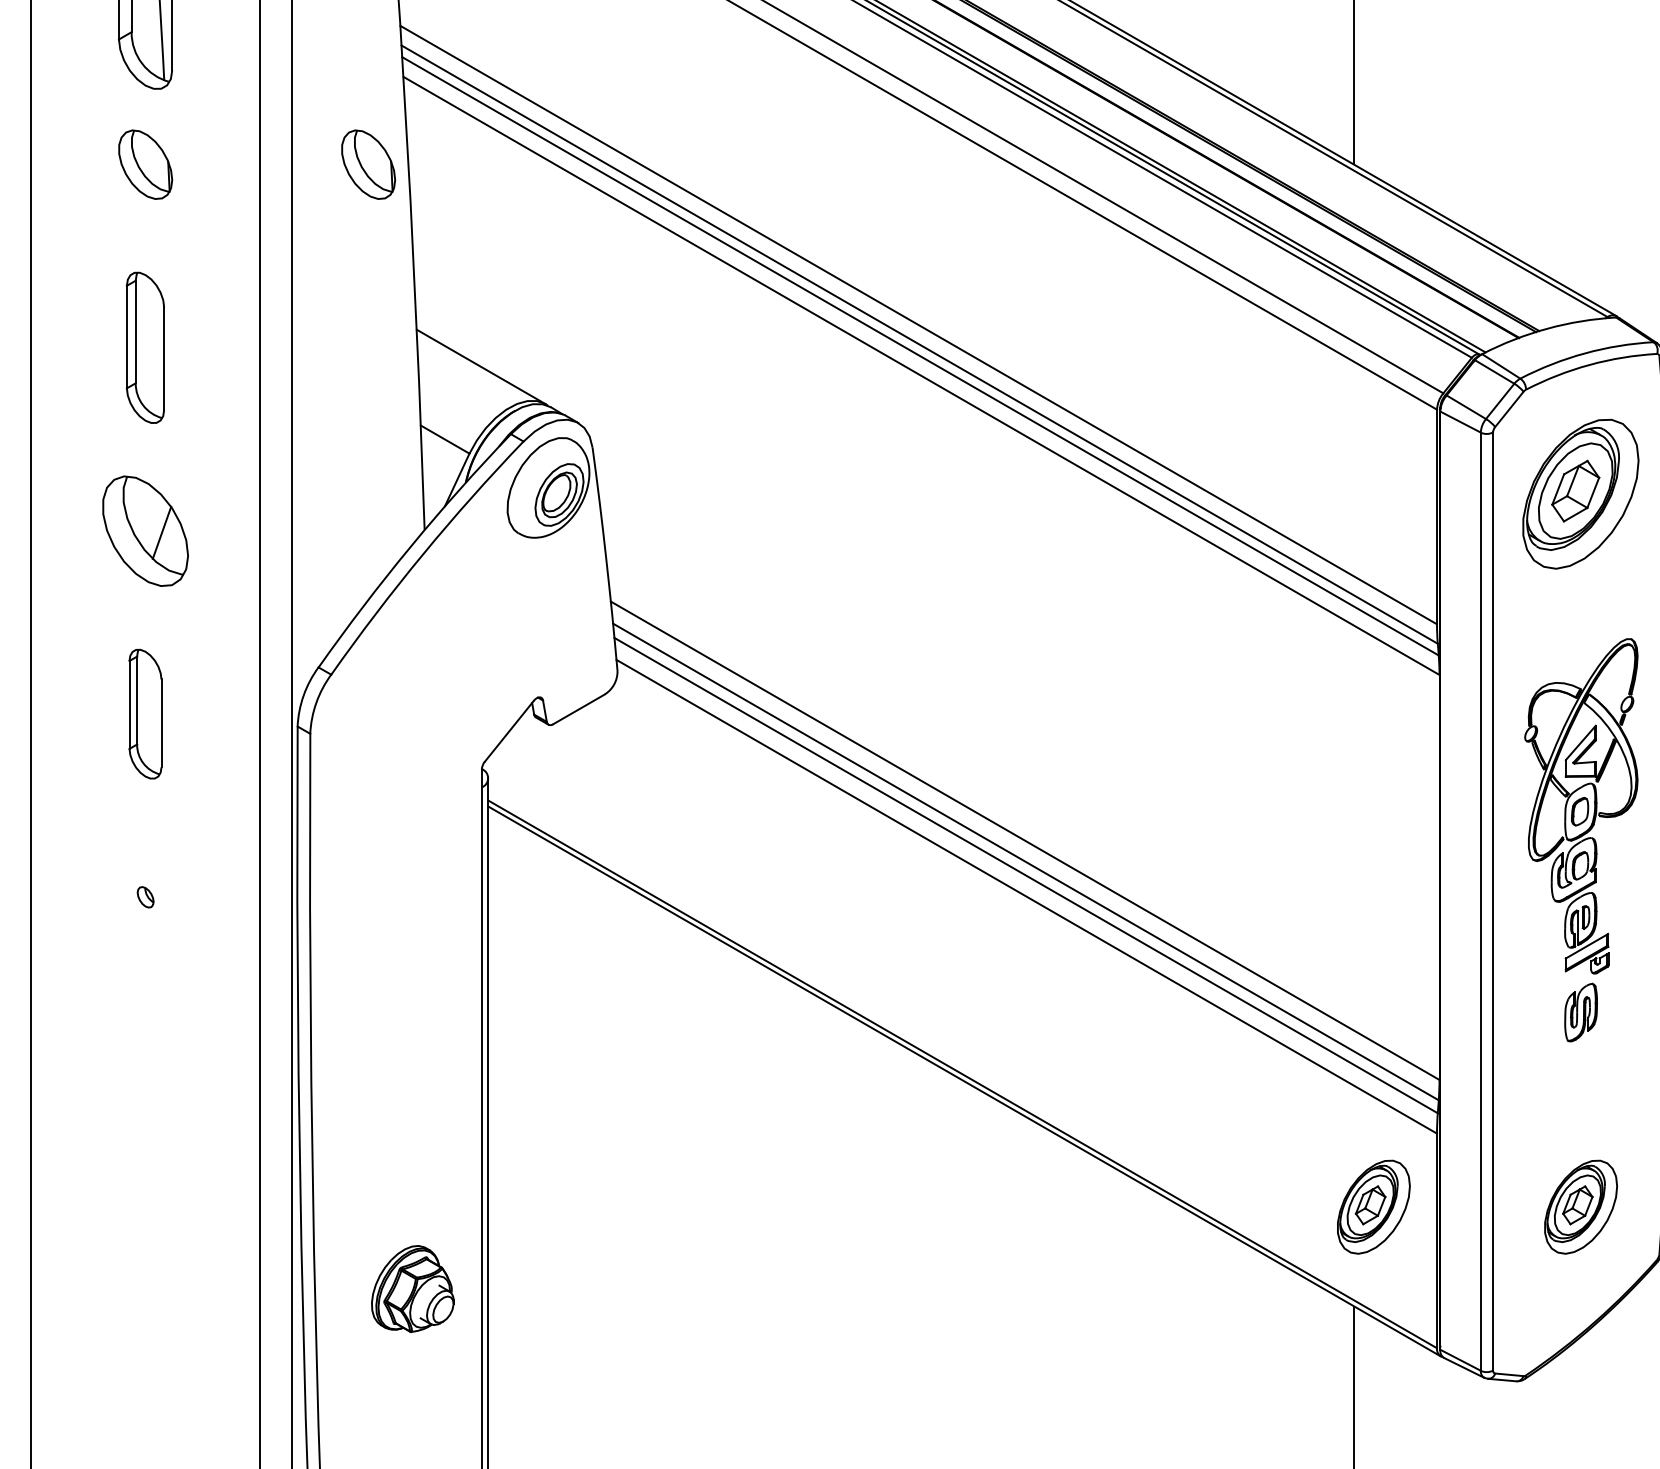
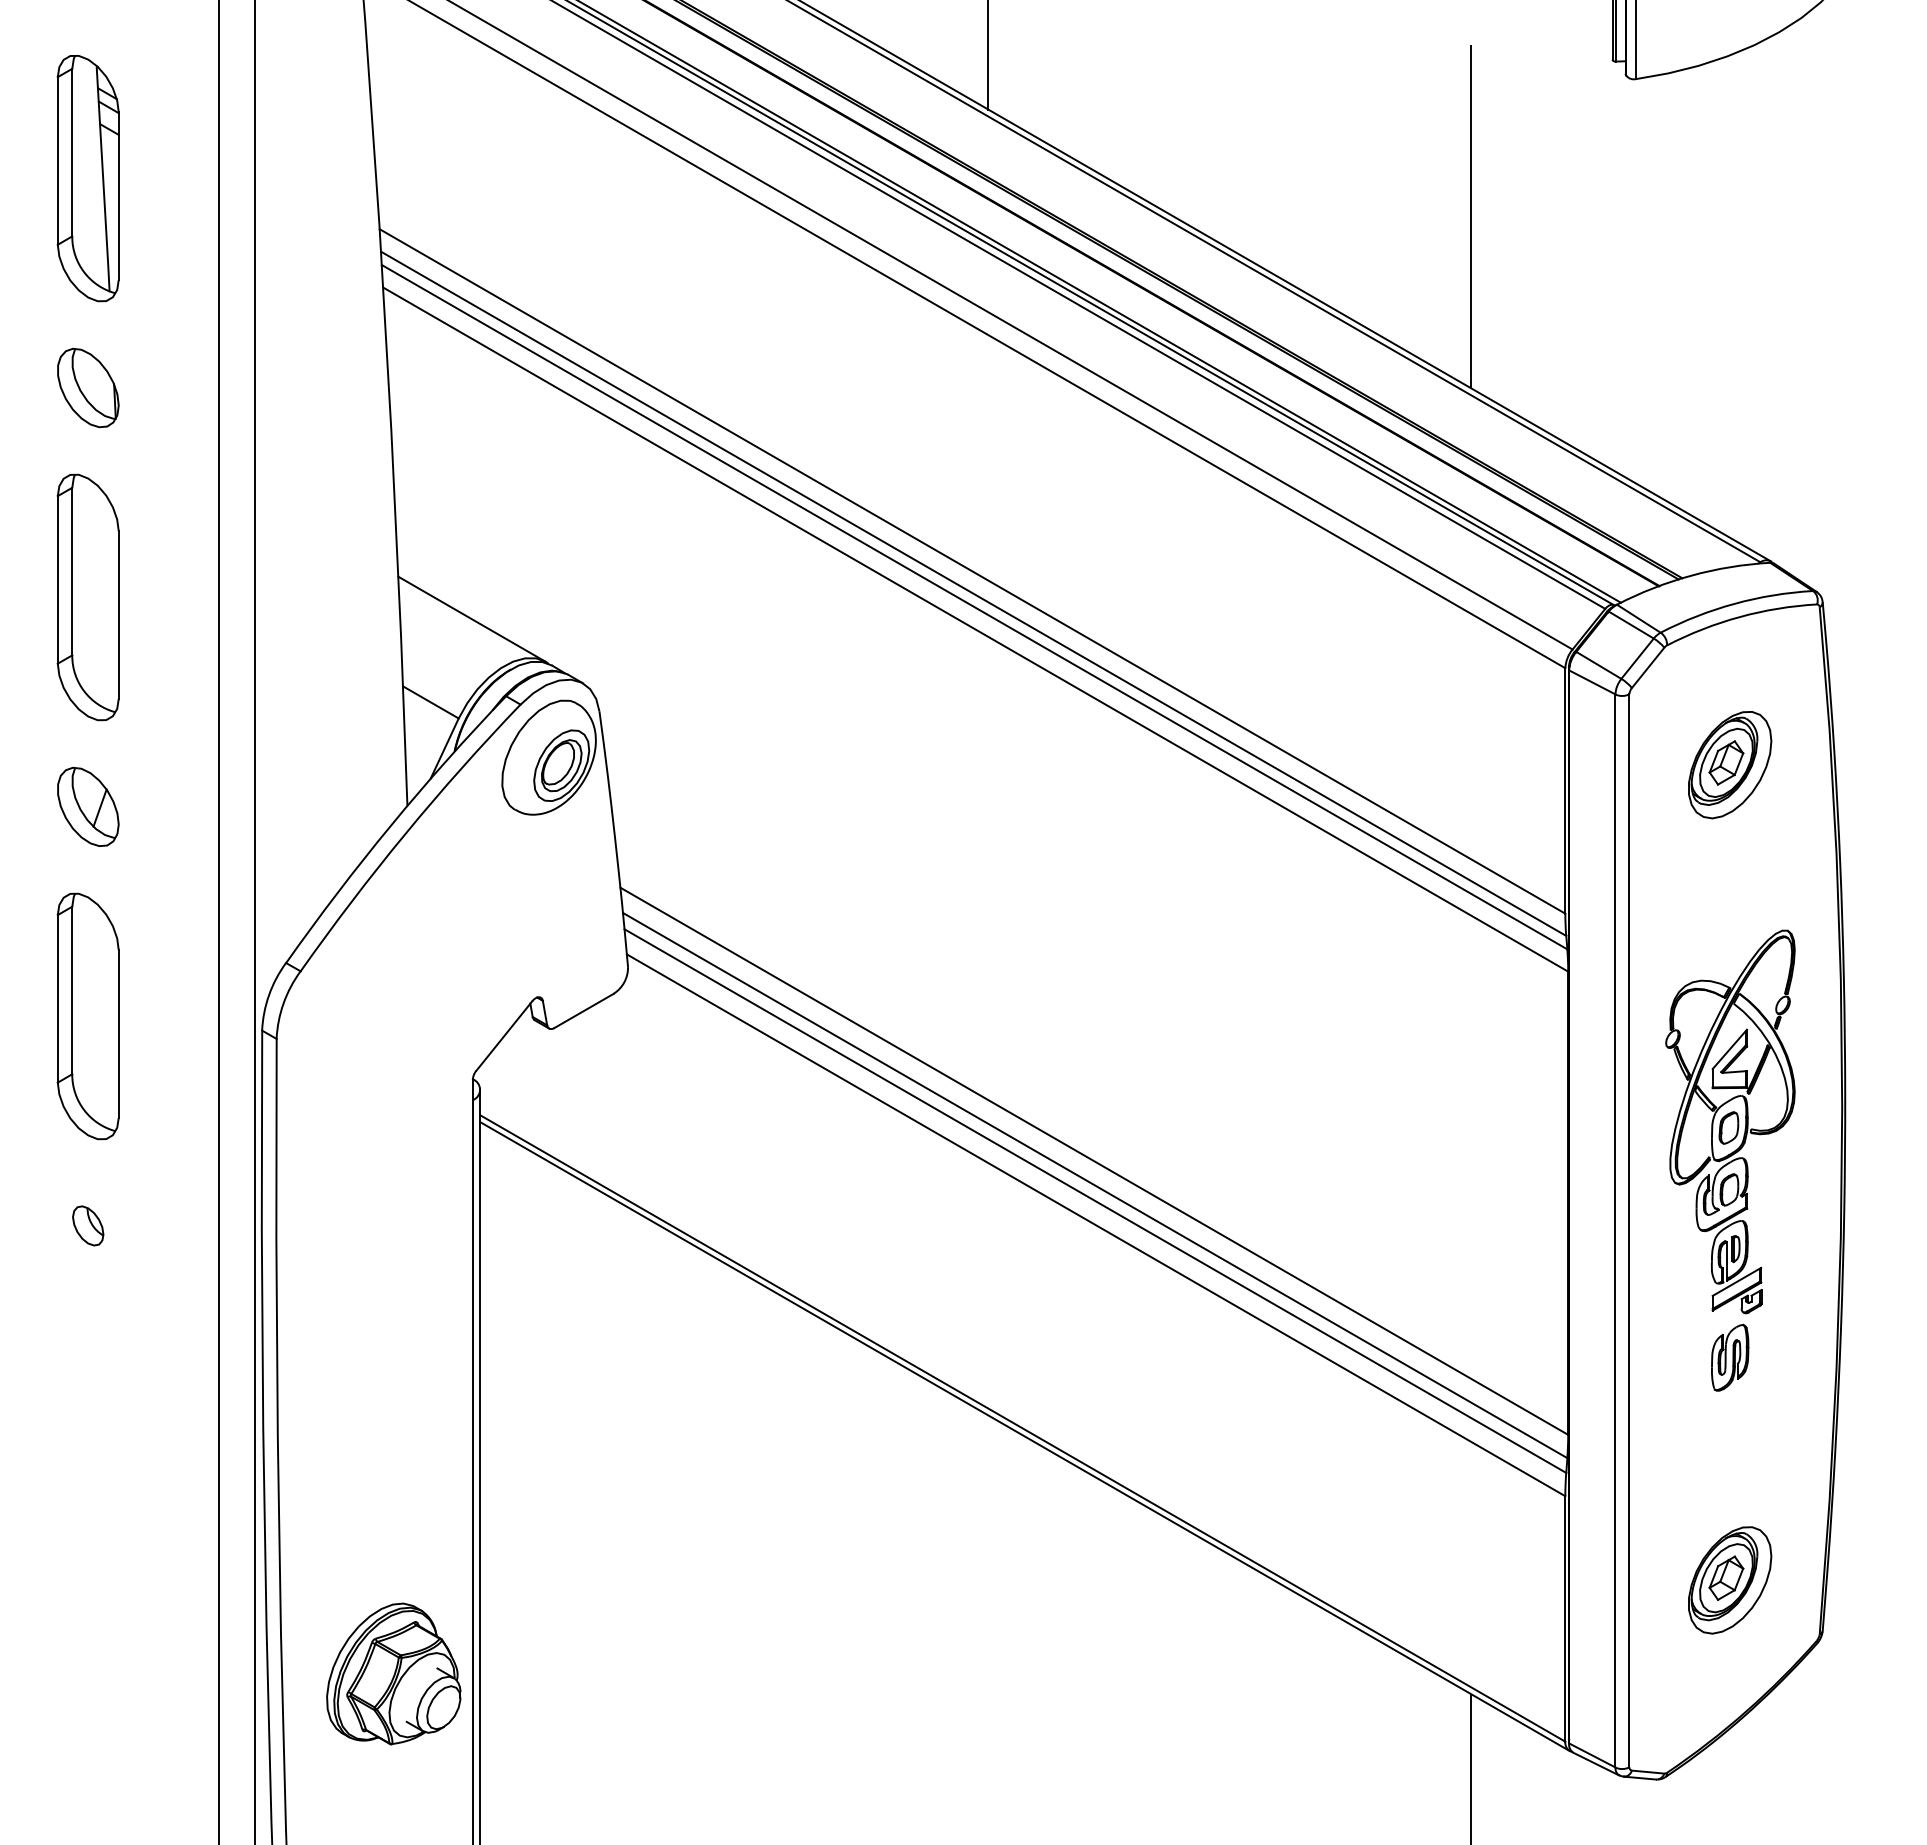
part: (368, 164) -> (343, 387), removed
part: (144, 347) -> (87, 597), size x1.43
part: (1581, 494) -> (1730, 765), size x0.62
part: (145, 530) -> (88, 806), size x0.62
part: (144, 714) -> (87, 1016), size x1.67
part: (145, 896) -> (88, 1225), size x1.67
part: (1374, 1207) -> (1493, 1580), removed
part: (412, 1288) -> (393, 1673), size x1.43

